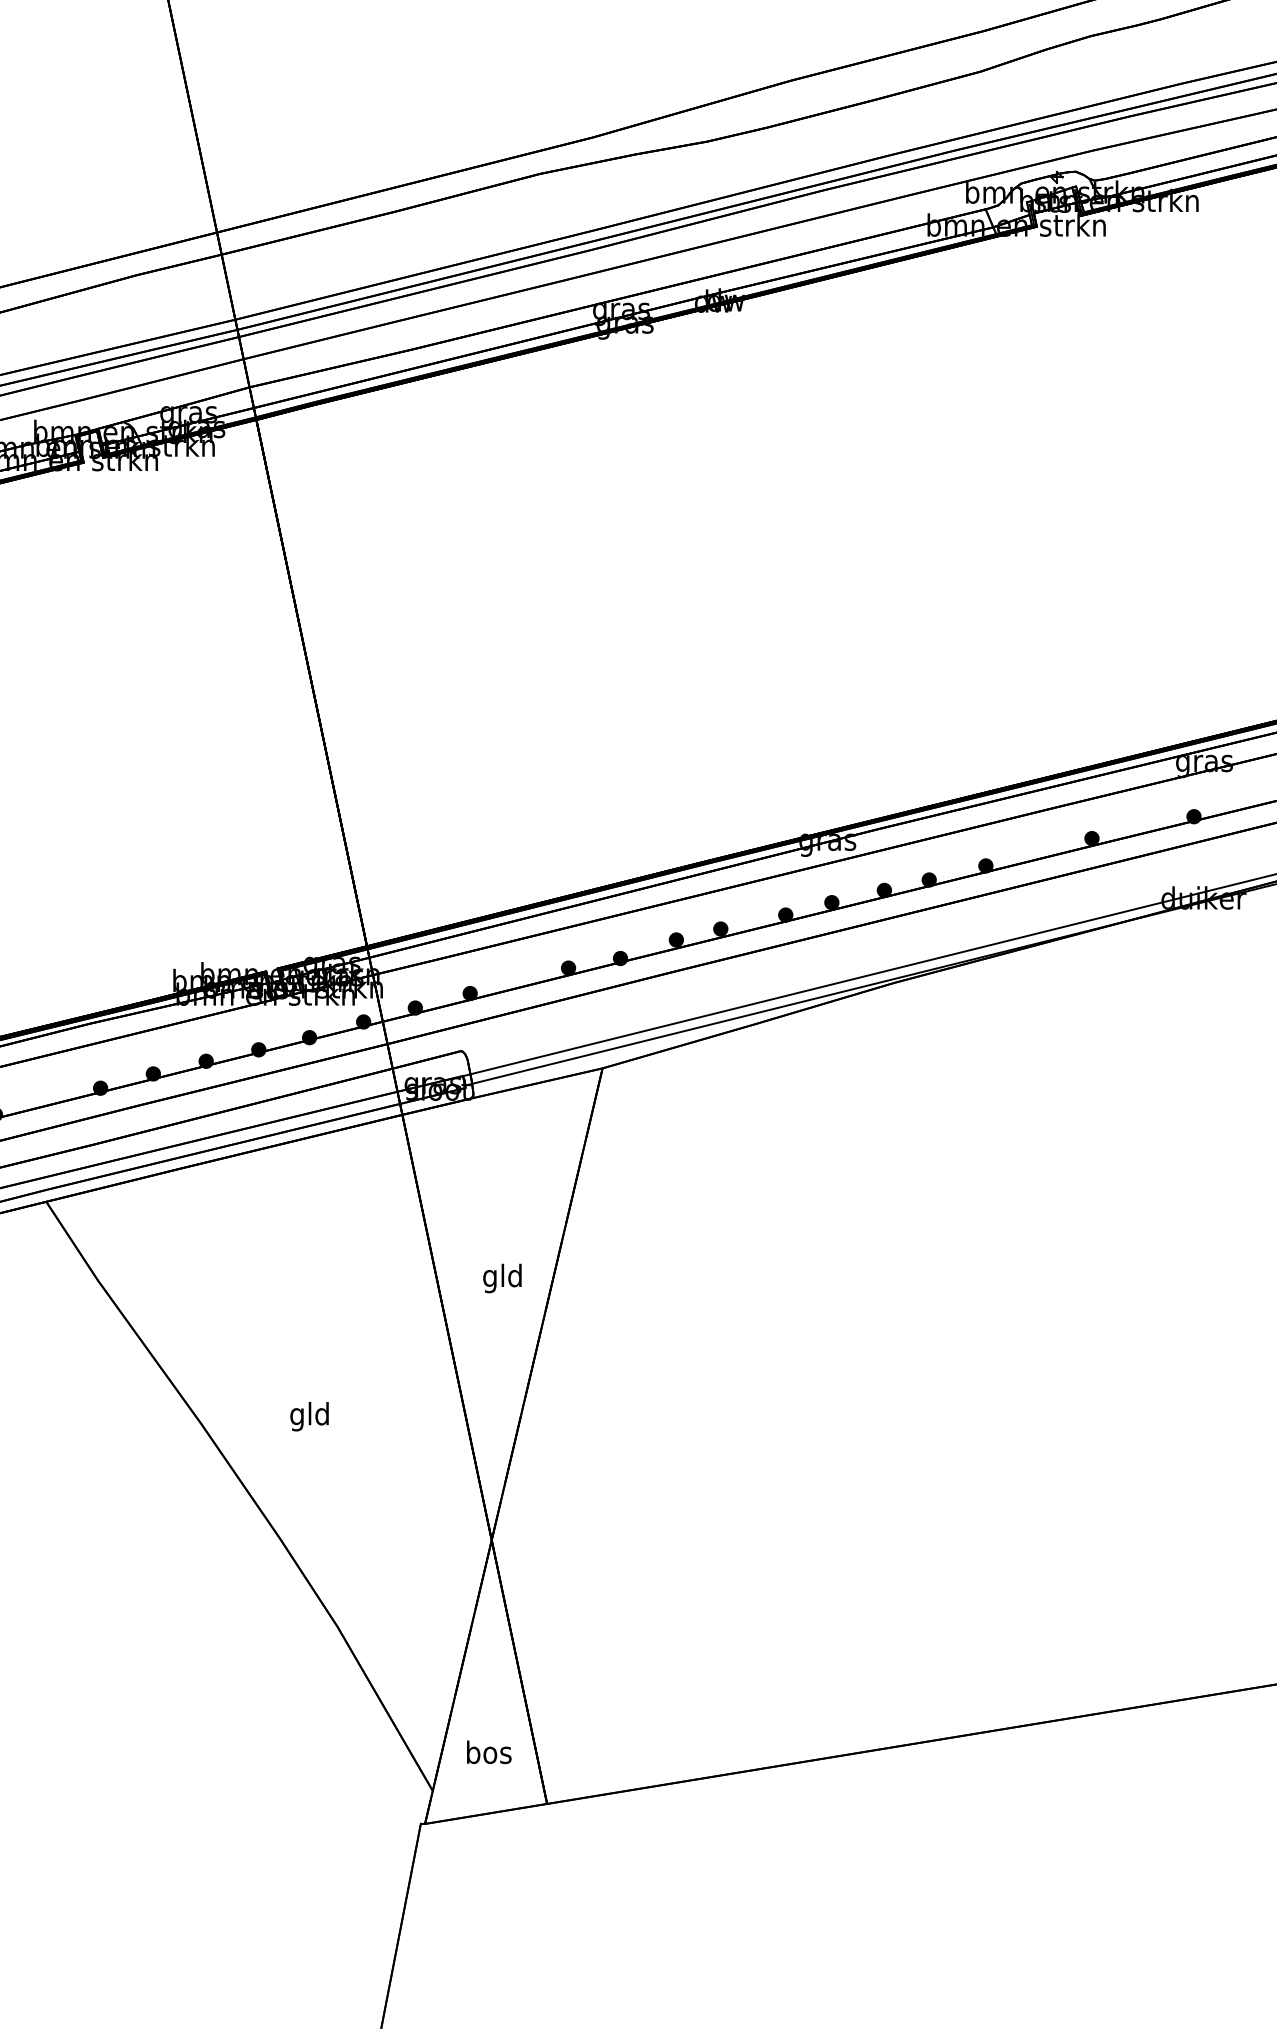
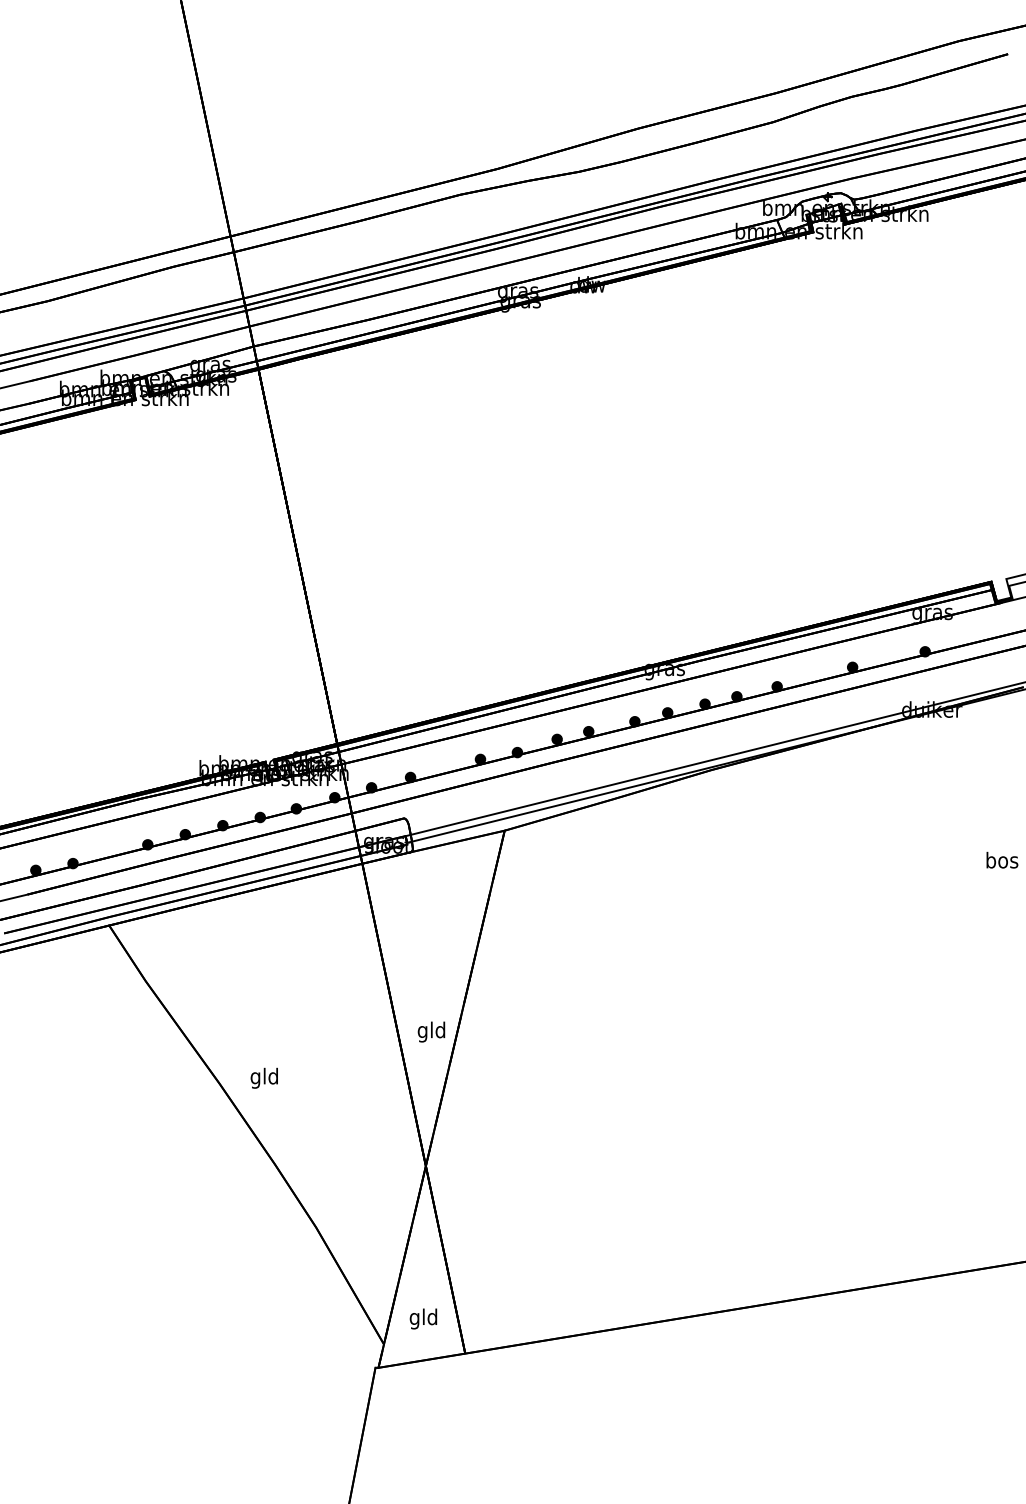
text: (502, 1277) -> (431, 1031), moved
text: (308, 1415) -> (263, 1077), moved
text: (488, 1754) -> (423, 1318), bos -> gld

